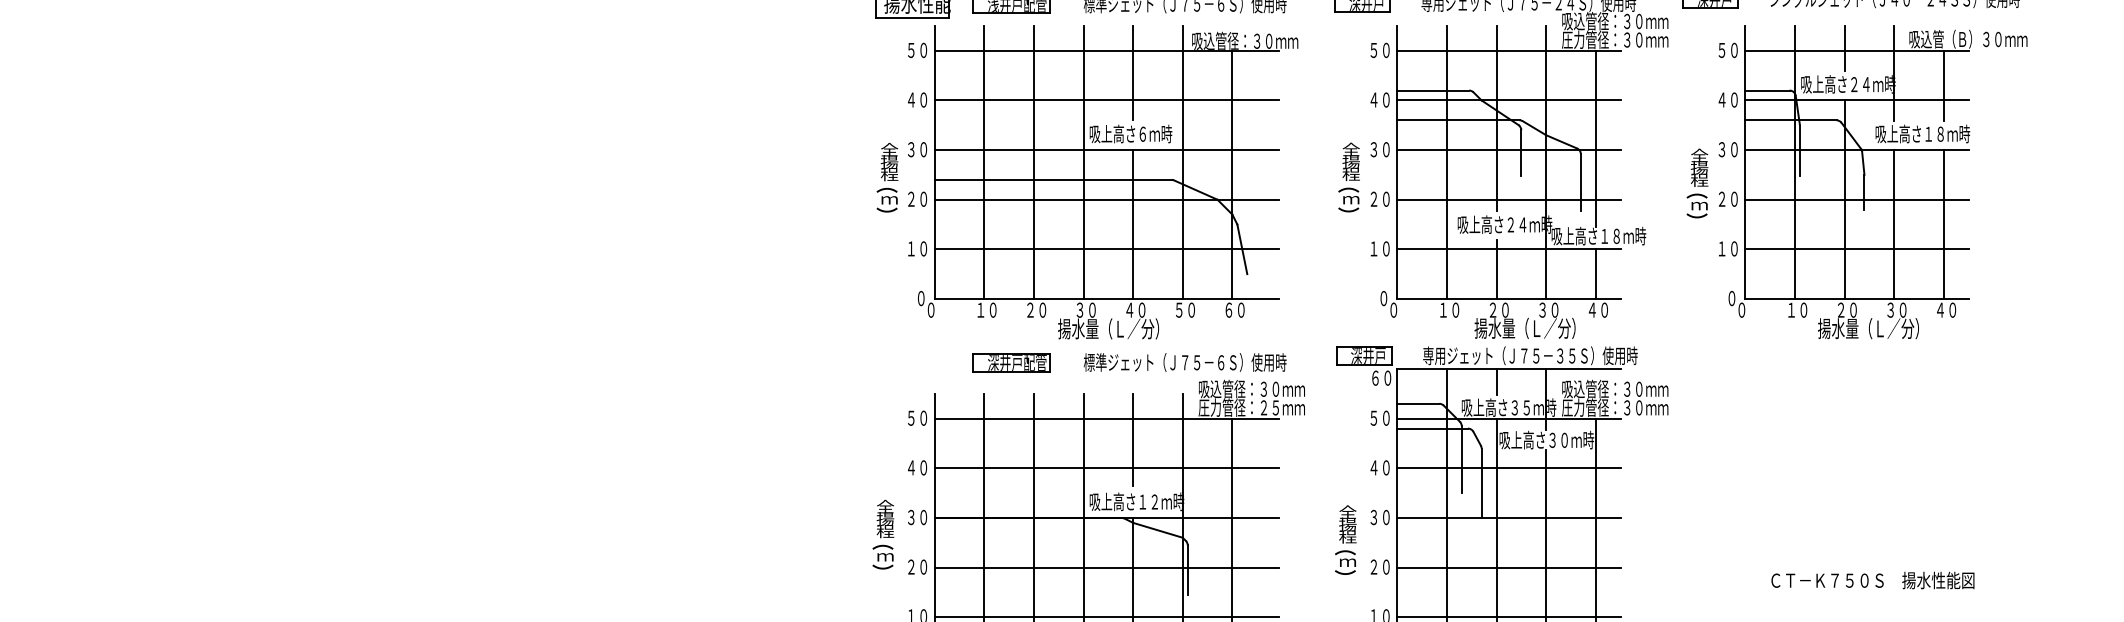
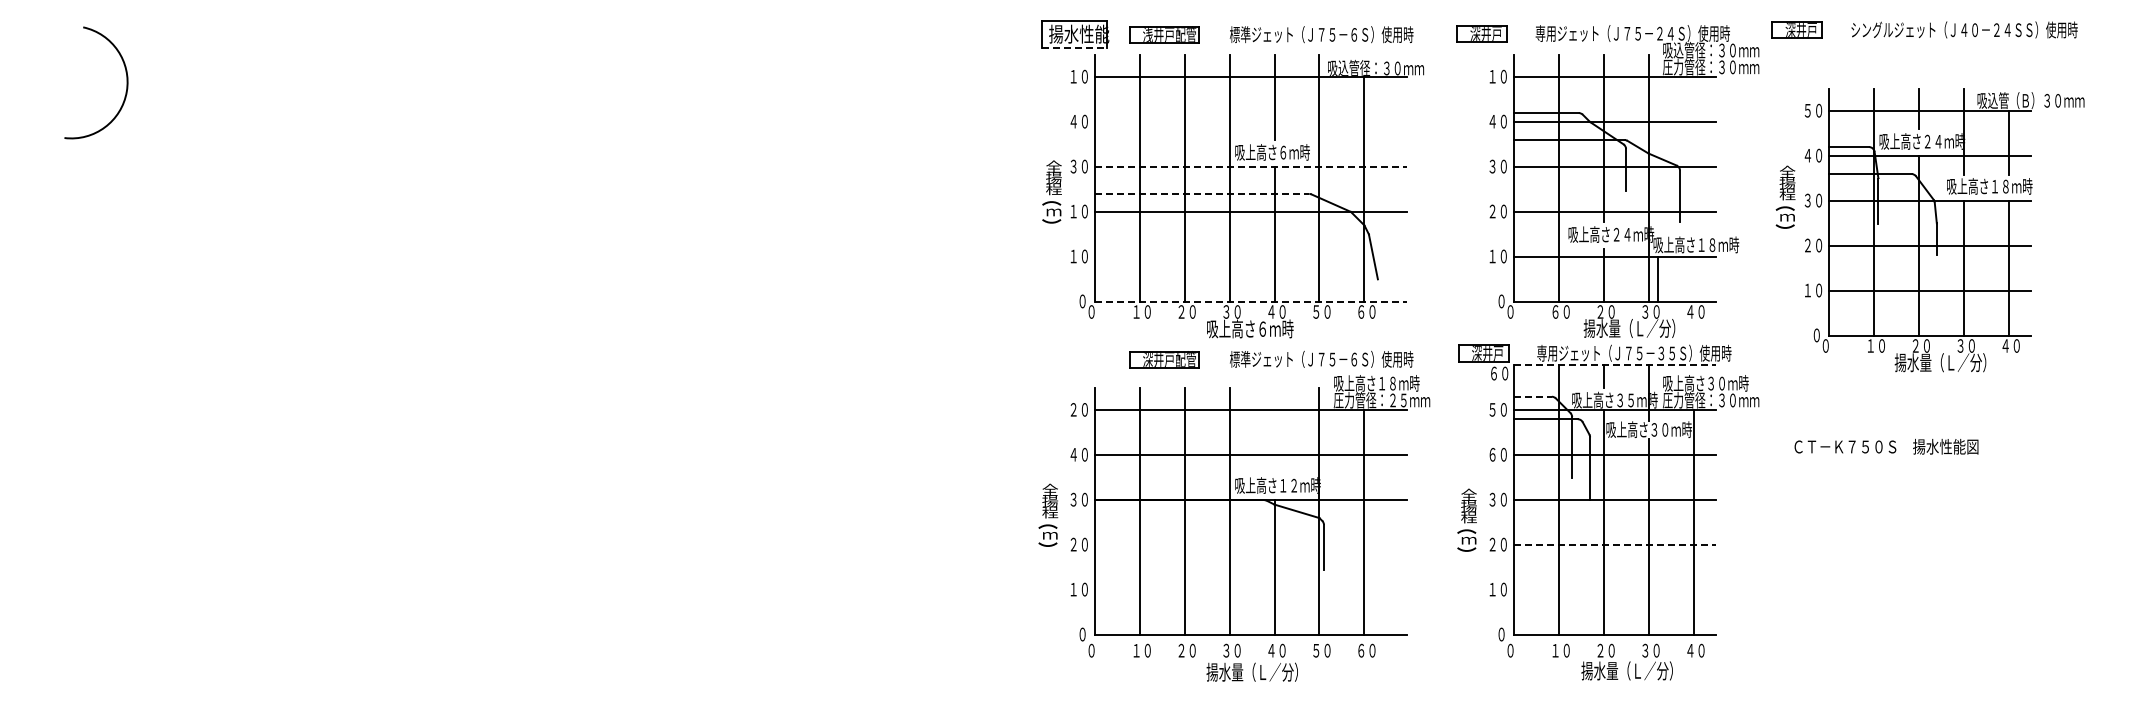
line: (912, 18) -> (1074, 47), solid -> dashed
text: (911, 50) -> (1073, 76), ５０ -> １０
text: (1373, 50) -> (1492, 76), ５０ -> １０
line: (1106, 100) -> (1250, 122), removed
line: (1595, 138) -> (1693, 156), removed
line: (1106, 149) -> (1250, 166), solid -> dashed
part: (1348, 177) -> (1469, 191), removed
line: (1053, 179) -> (1202, 193), solid -> dashed
part: (1872, 182) -> (1944, 230), moved
text: (911, 198) -> (1073, 210), ２０ -> １０
line: (1106, 248) -> (1250, 256), removed
line: (1595, 273) -> (1657, 278), moved
line: (1106, 298) -> (1250, 301), solid -> dashed
text: (1443, 309) -> (1555, 311), １０ -> ６０
text: (1107, 328) -> (1251, 328), 揚水量（Ｌ／分） -> 吸上高さ６ｍ時
line: (1509, 369) -> (1615, 365), solid -> dashed
text: (1257, 389) -> (1387, 383), 吸込管径：３０ｍｍ -> 吸上高さ１８ｍ時
text: (1621, 389) -> (1716, 383), 吸込管径：３０ｍｍ -> 吸上高さ３０ｍ時
line: (1419, 403) -> (1533, 396), solid -> dashed
text: (911, 417) -> (1073, 409), ５０ -> ２０
line: (1133, 439) -> (1274, 429), removed
text: (1373, 467) -> (1492, 454), ４０ -> ６０
line: (1106, 568) -> (1250, 545), removed
line: (1509, 568) -> (1615, 545), solid -> dashed
text: (1872, 580) -> (1886, 446), moved
line: (1106, 616) -> (1250, 589), removed
line: (1508, 616) -> (1614, 589), removed

